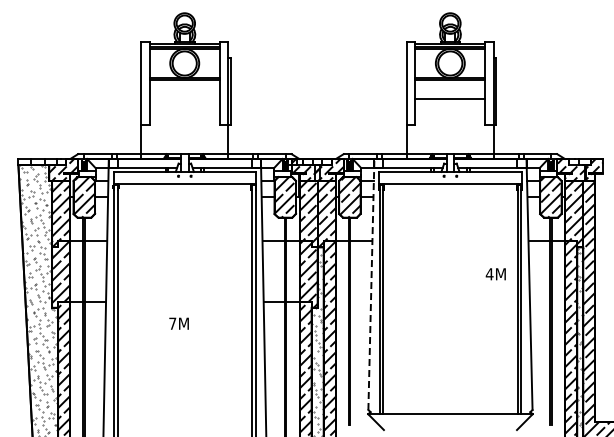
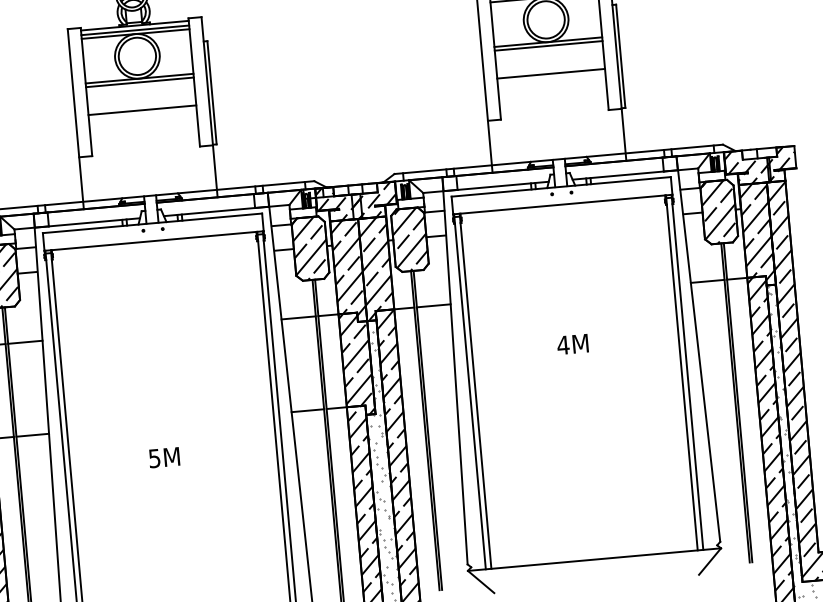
line: (184, 98) -> (141, 110), added
text: (495, 274) -> (572, 344), moved
line: (371, 284) -> (455, 370), dashed -> solid
text: (172, 323) -> (154, 458), 7M -> 5M

